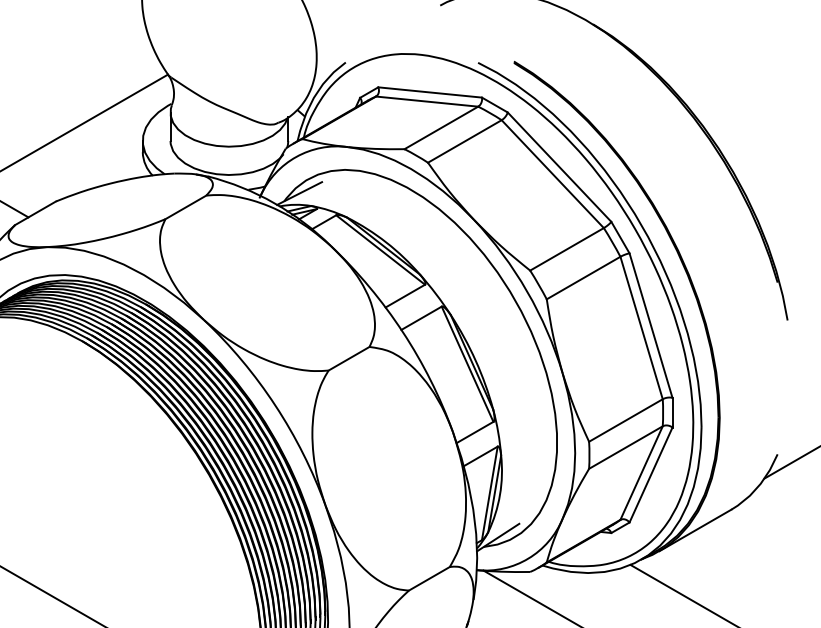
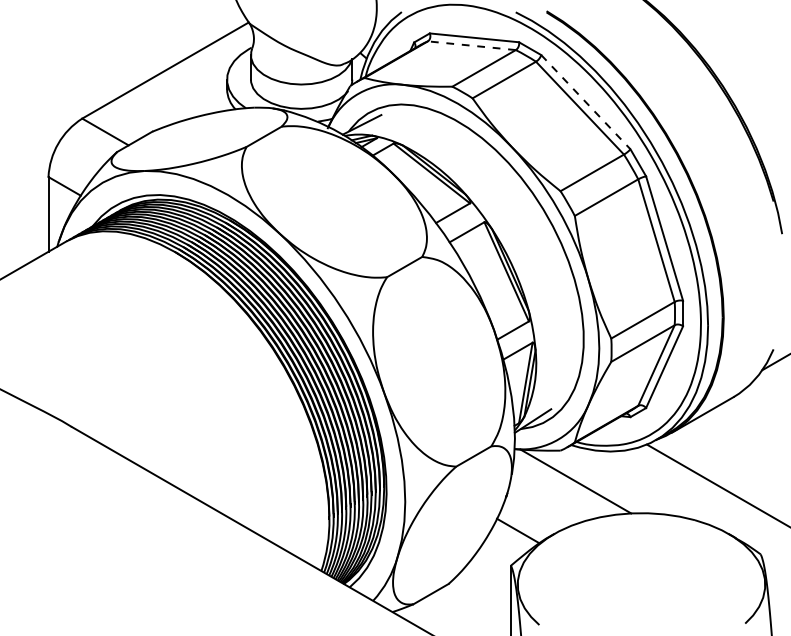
line: (426, 101) -> (471, 45), solid -> dashed
line: (559, 167) -> (585, 102), solid -> dashed

